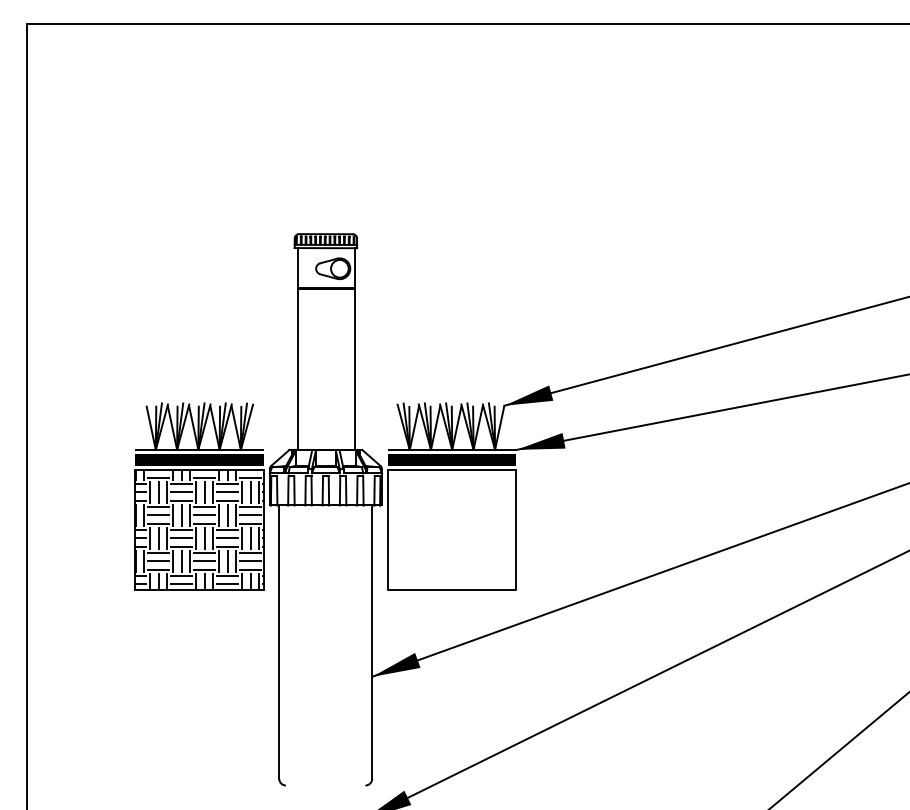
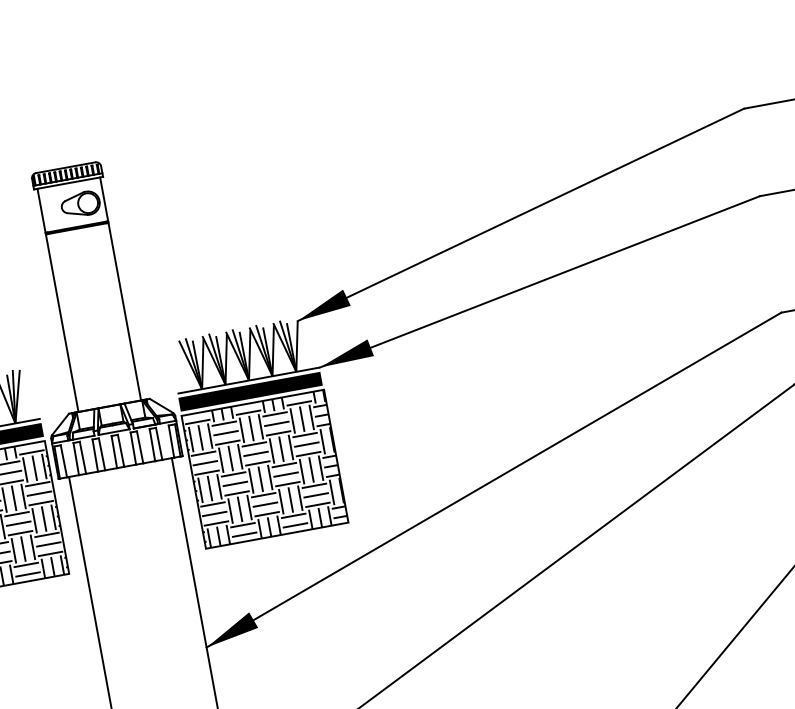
hatch: (451, 530) -> (264, 469), added

